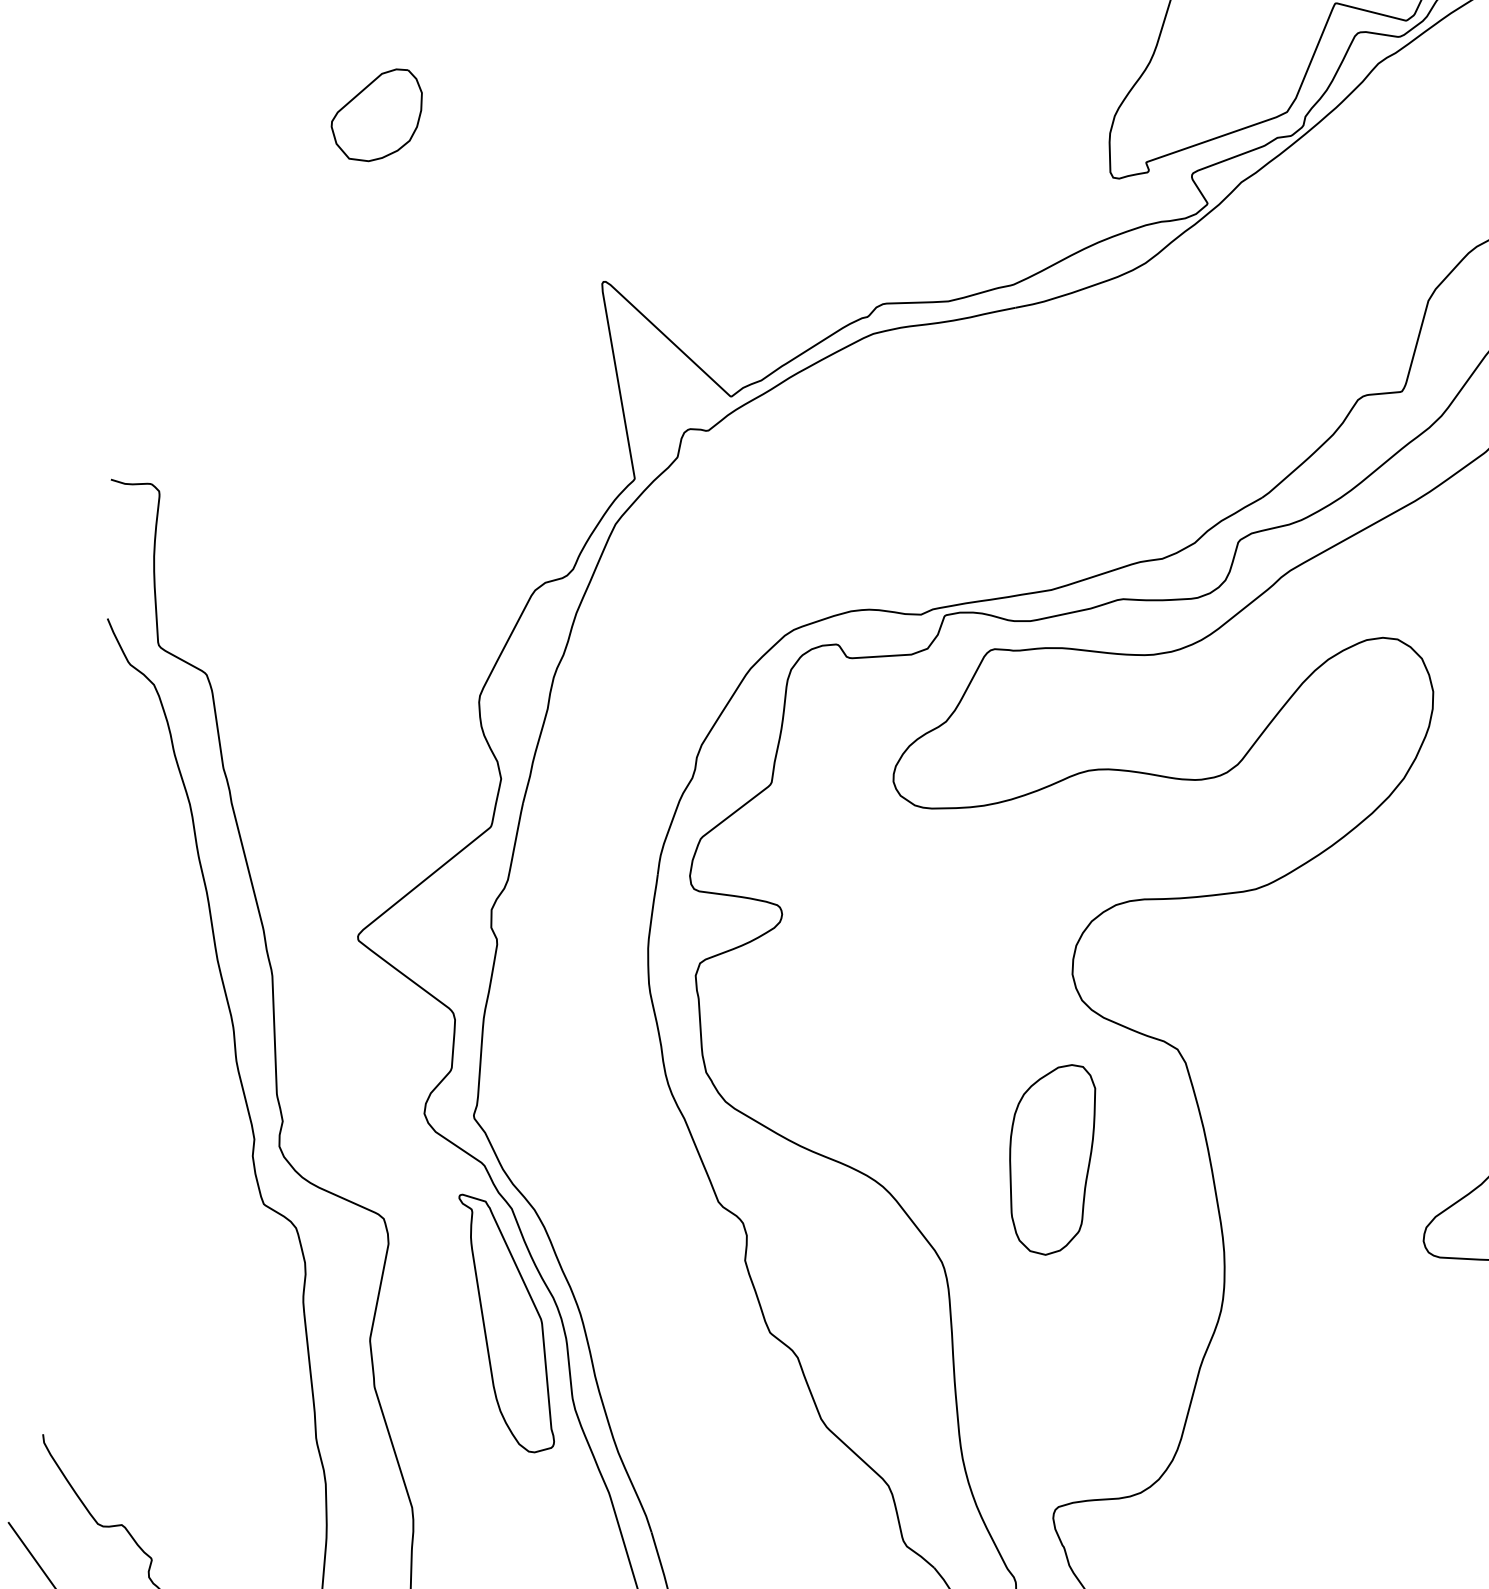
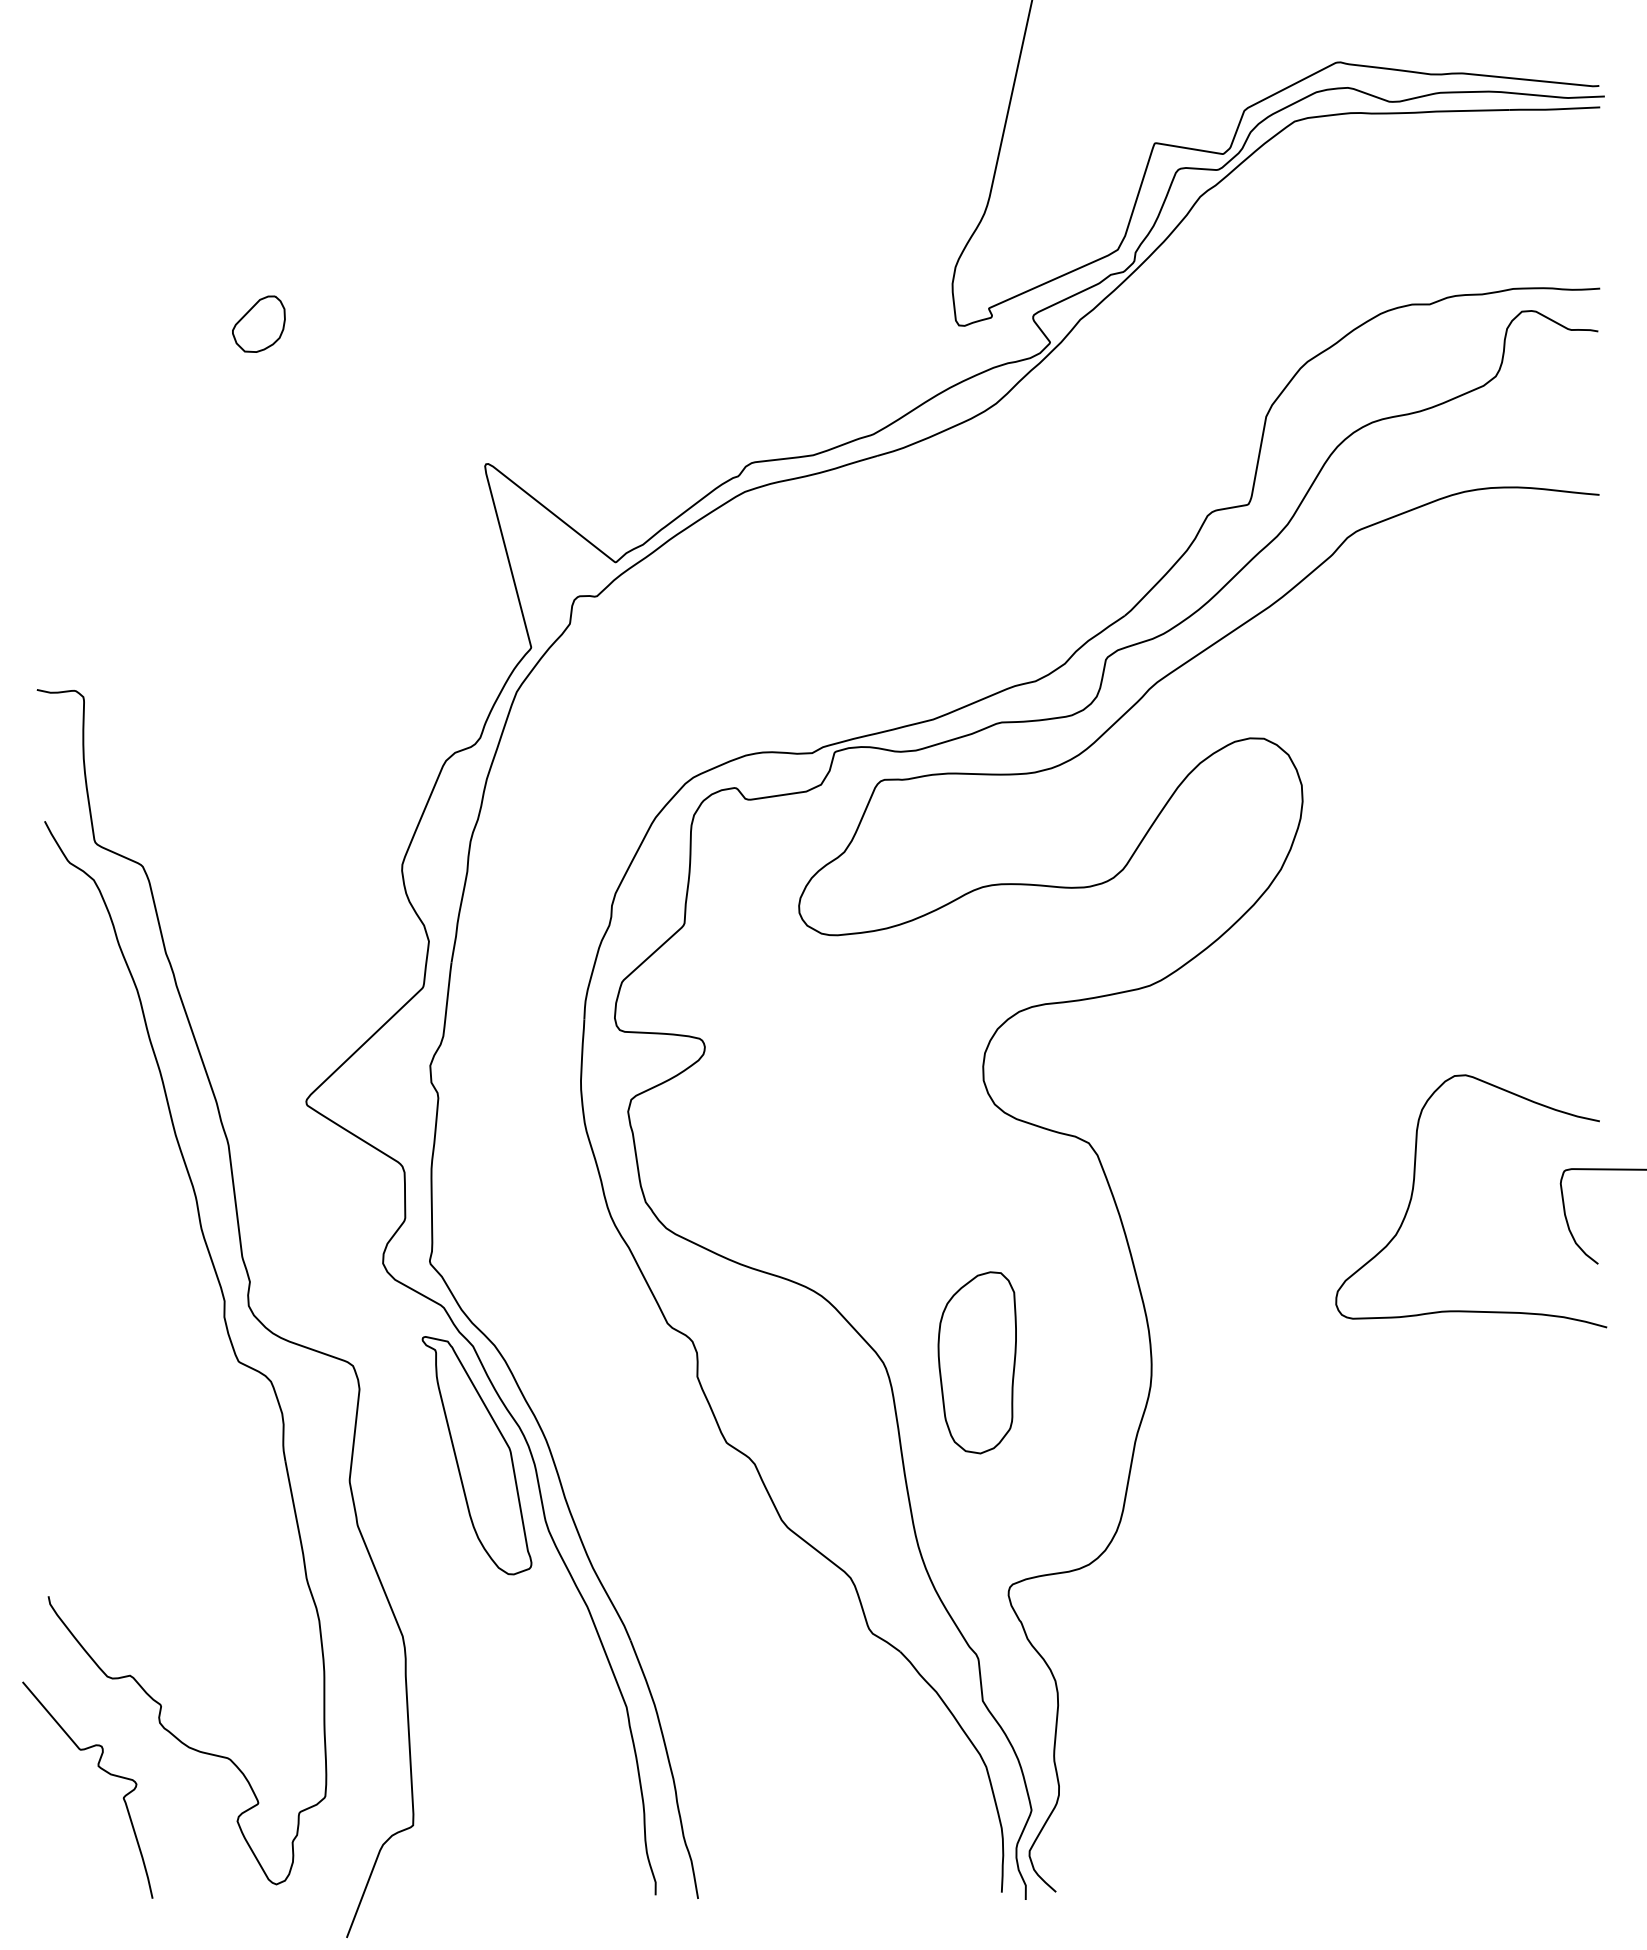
part: (376, 113) -> (258, 323), size x0.62
part: (1049, 1158) -> (976, 1362), moved

